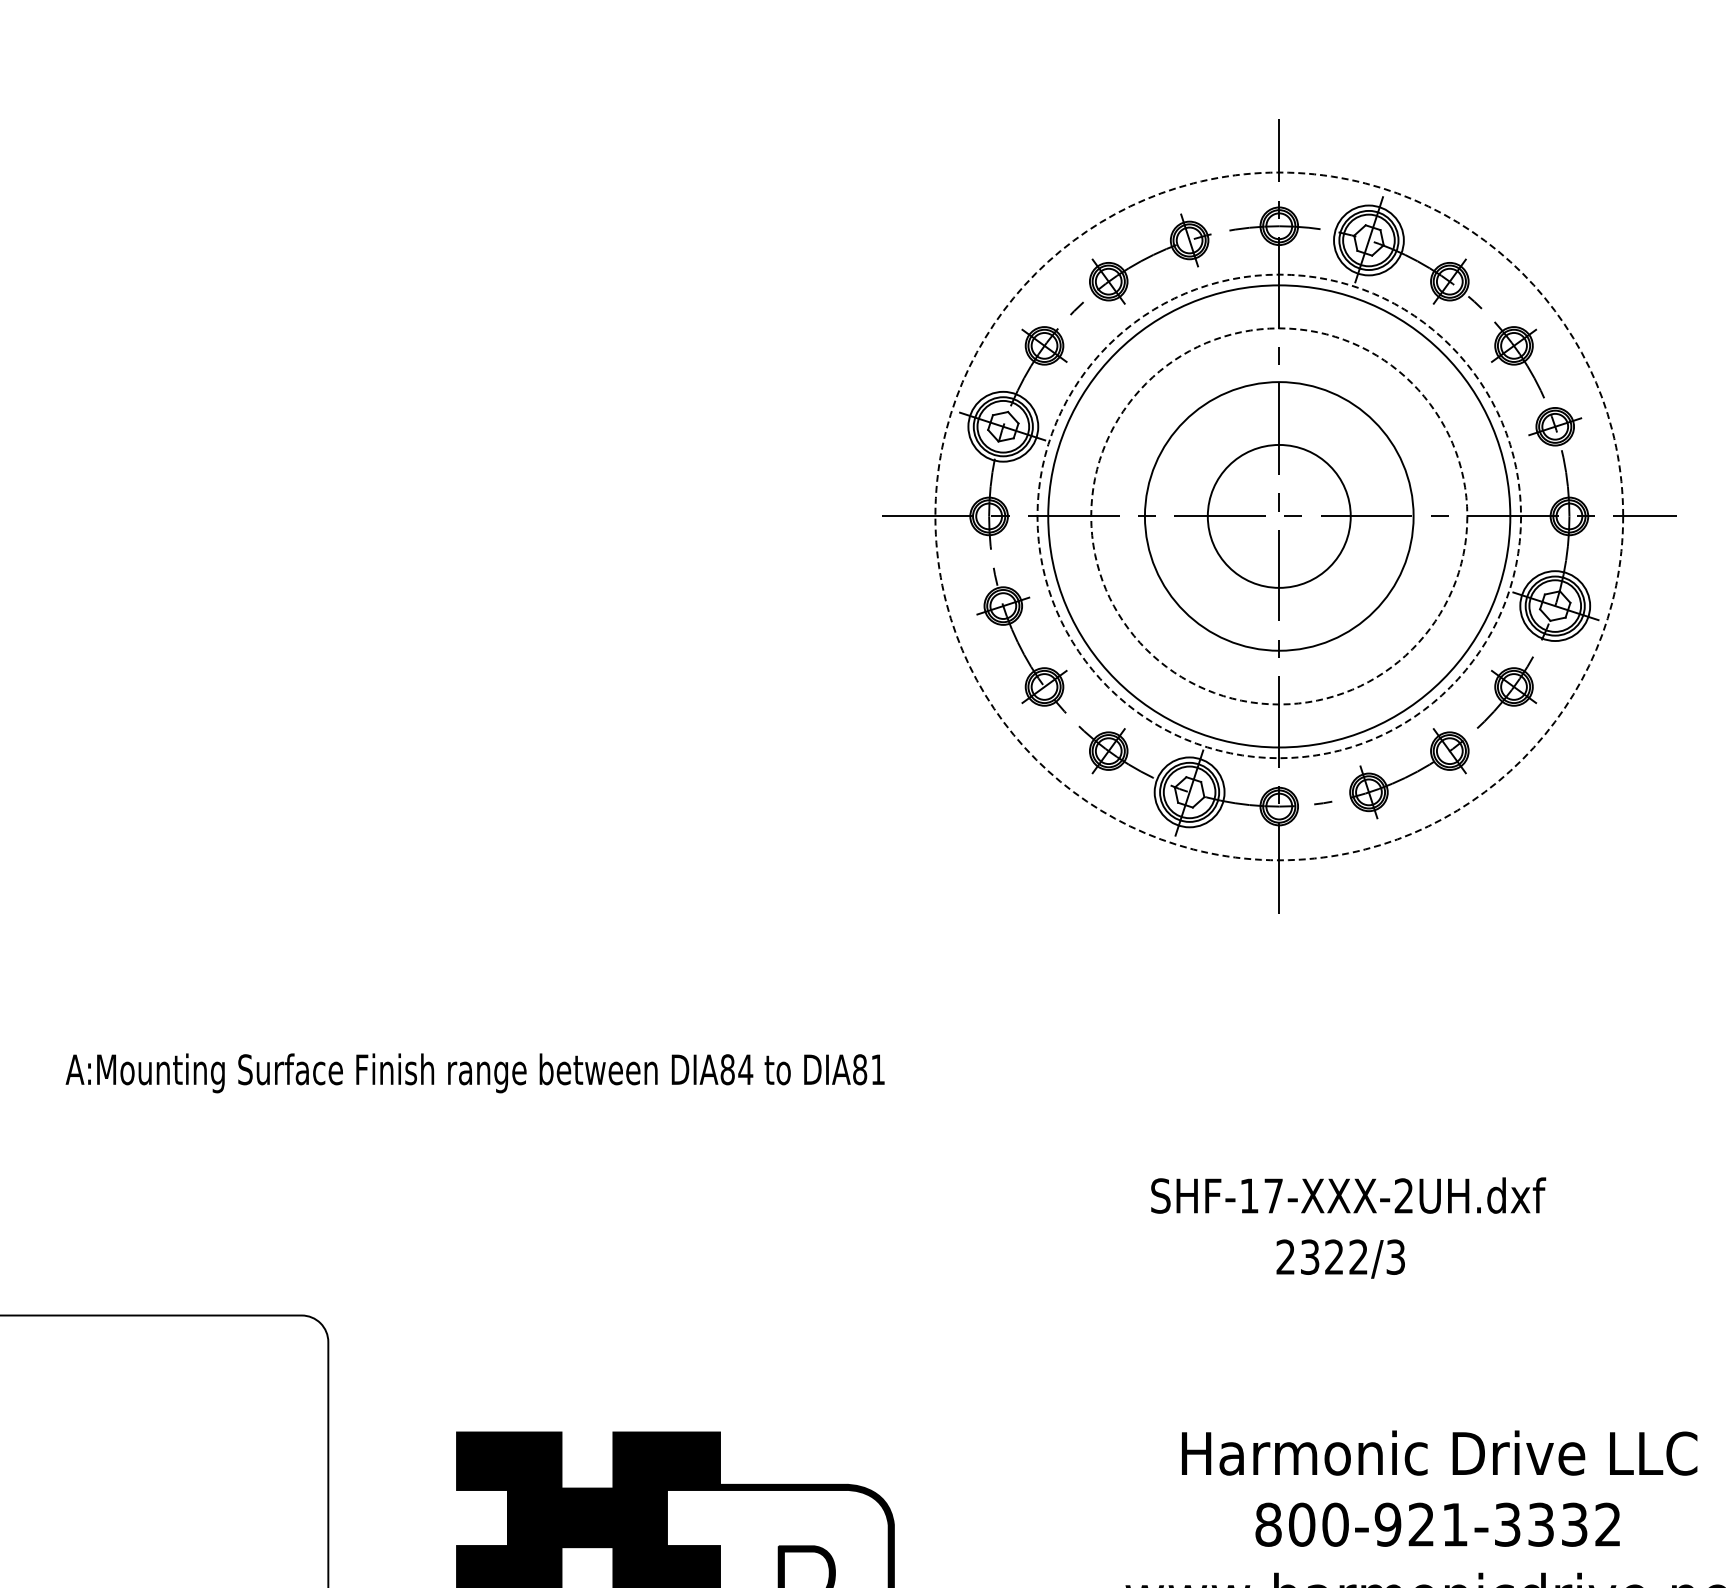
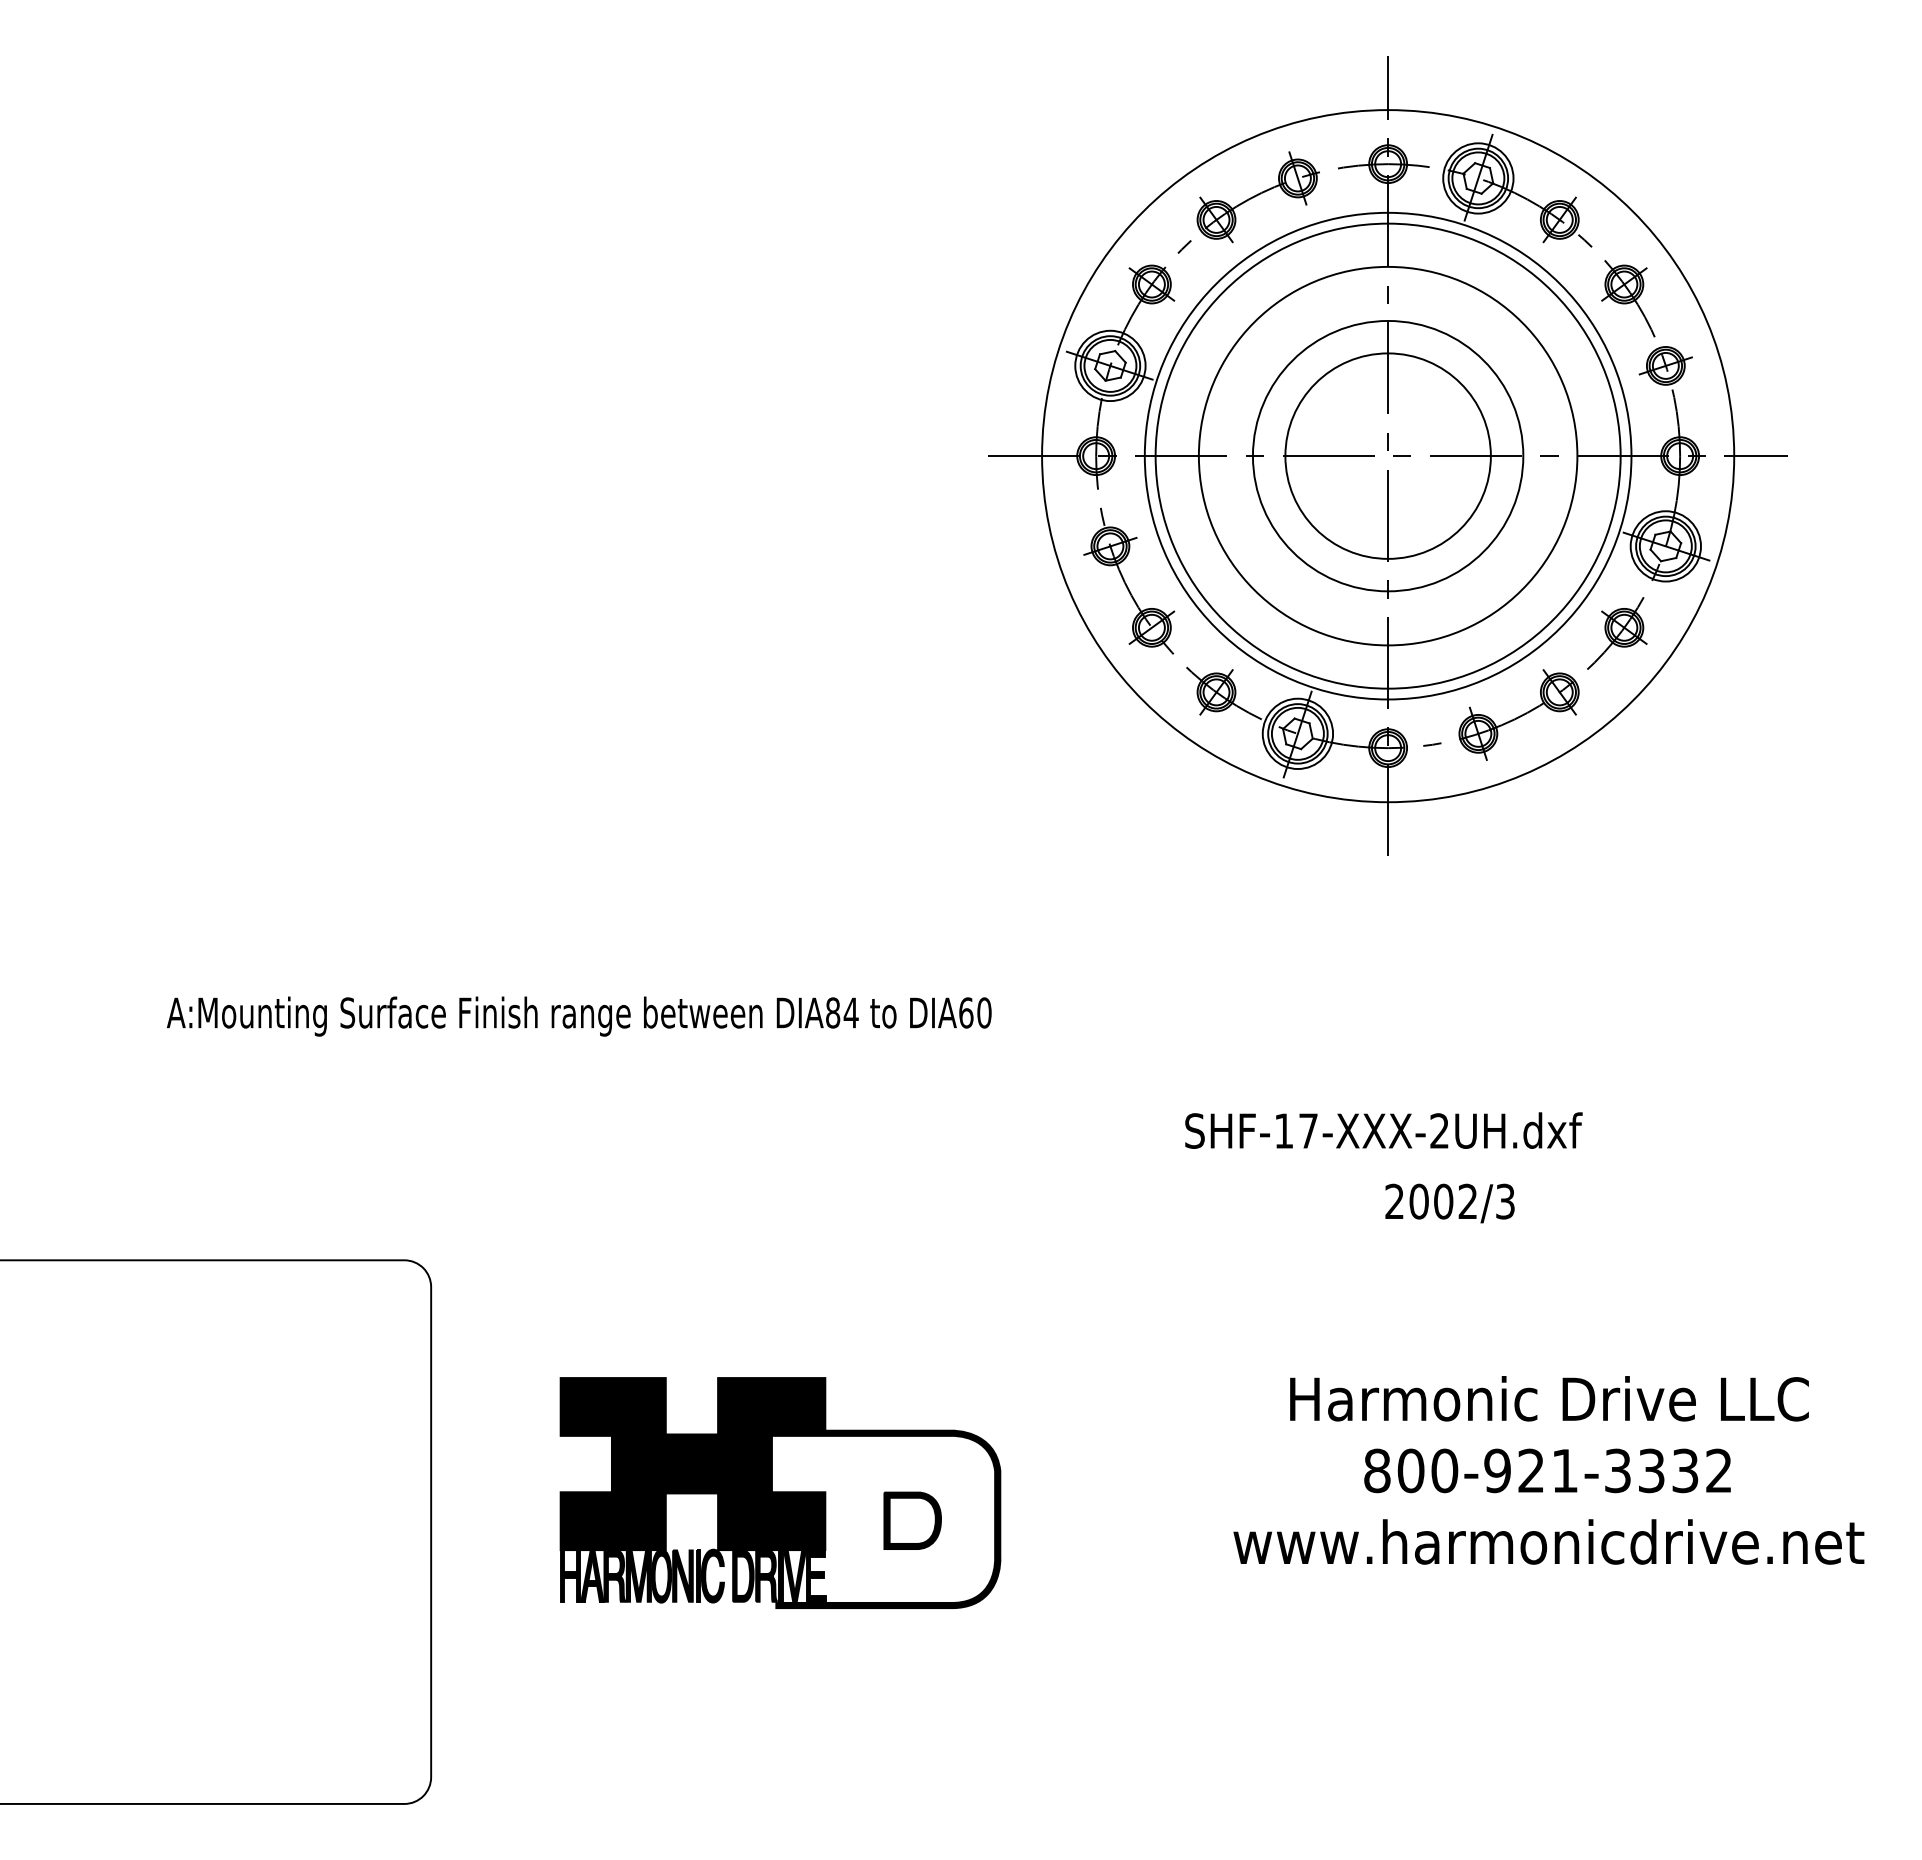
circle: (1278, 515) -> (1387, 455), dashed -> solid
circle: (1278, 515) -> (1387, 455), dashed -> solid
circle: (1278, 515) -> (1387, 455), size x1.43
circle: (1279, 516) -> (1388, 456), dashed -> solid
text: (869, 1069) -> (975, 1012), DIA81 -> DIA60
text: (1348, 1195) -> (1383, 1130), moved
text: (1322, 1257) -> (1431, 1201), 2322/3 -> 2002/3

